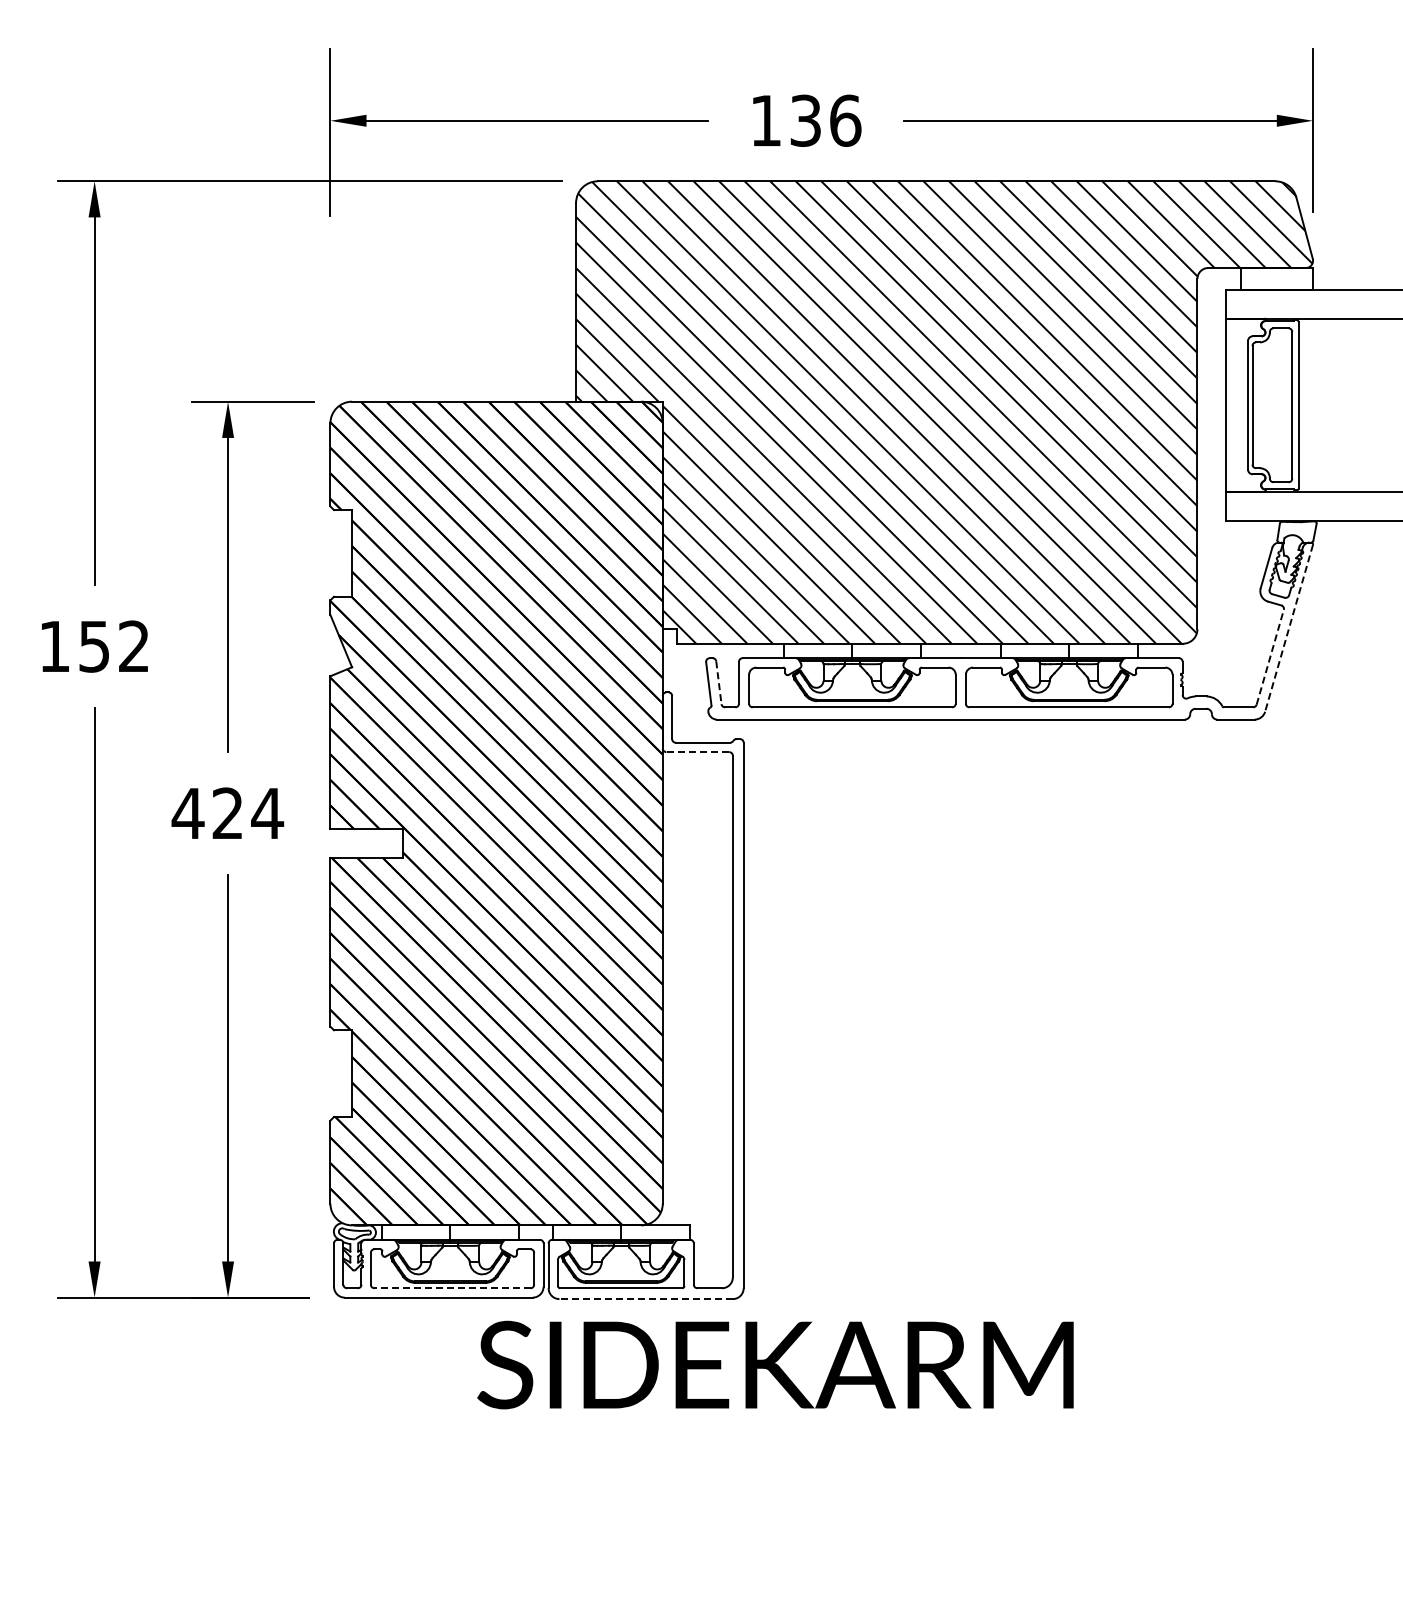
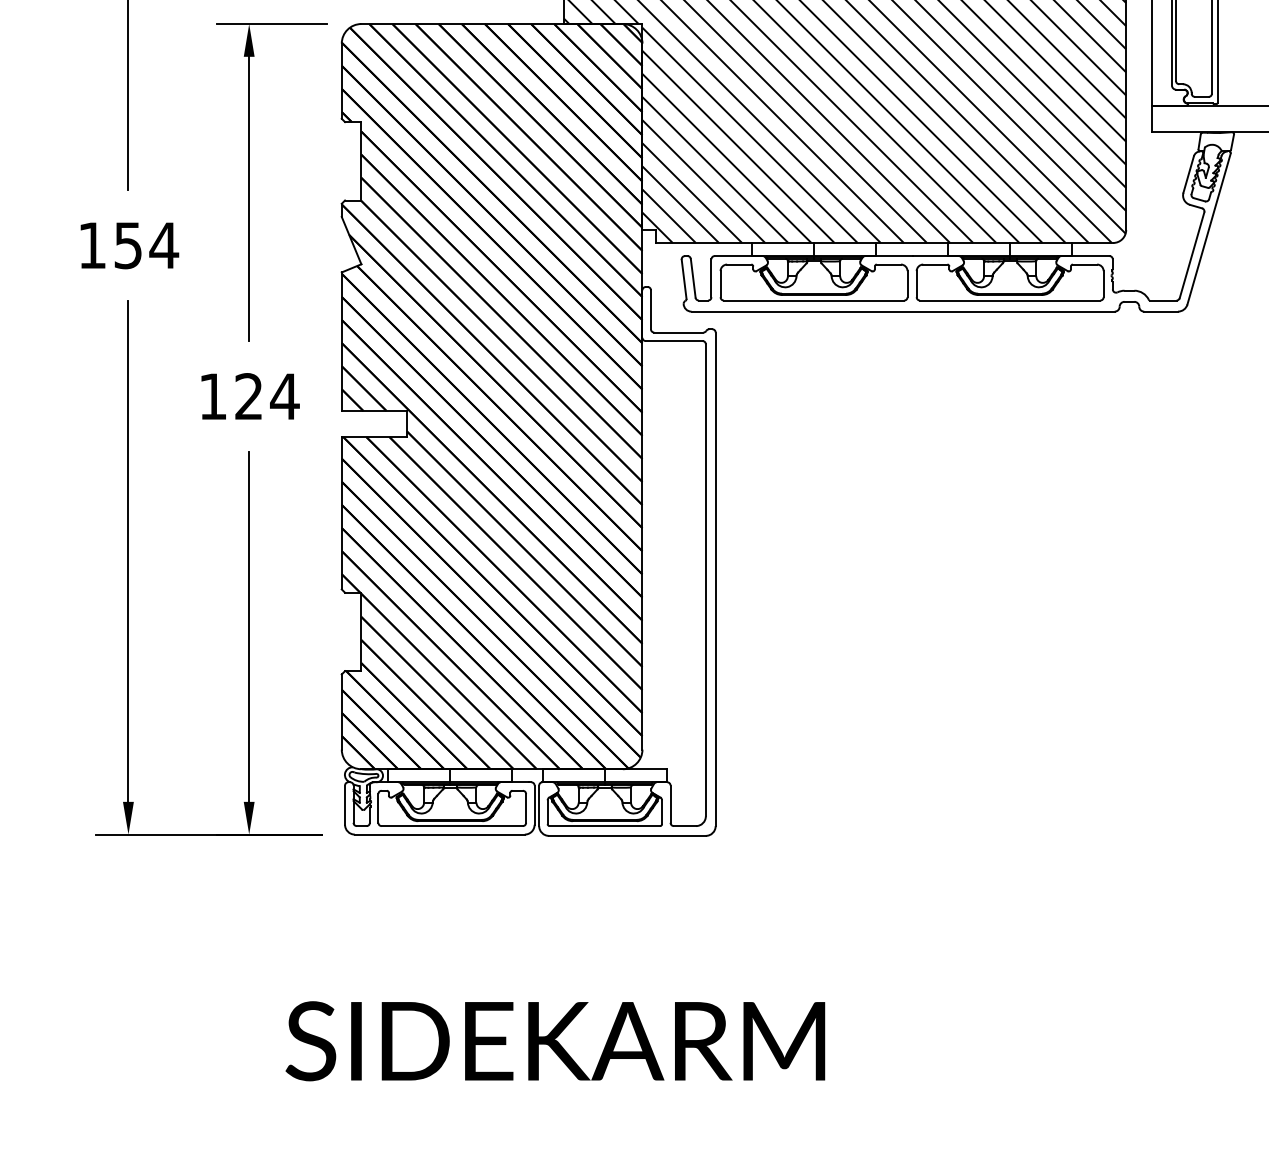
line: (1289, 628) -> (1209, 229), dashed -> solid
text: (133, 645) -> (163, 244), 152 -> 154
line: (1270, 656) -> (1192, 254), dashed -> solid
line: (718, 682) -> (692, 278), dashed -> solid
line: (697, 752) -> (673, 341), dashed -> solid
text: (187, 813) -> (212, 396), 424 -> 124
line: (452, 1288) -> (452, 826), dashed -> solid
line: (646, 1299) -> (627, 836), dashed -> solid
text: (775, 1364) -> (555, 1040), moved

